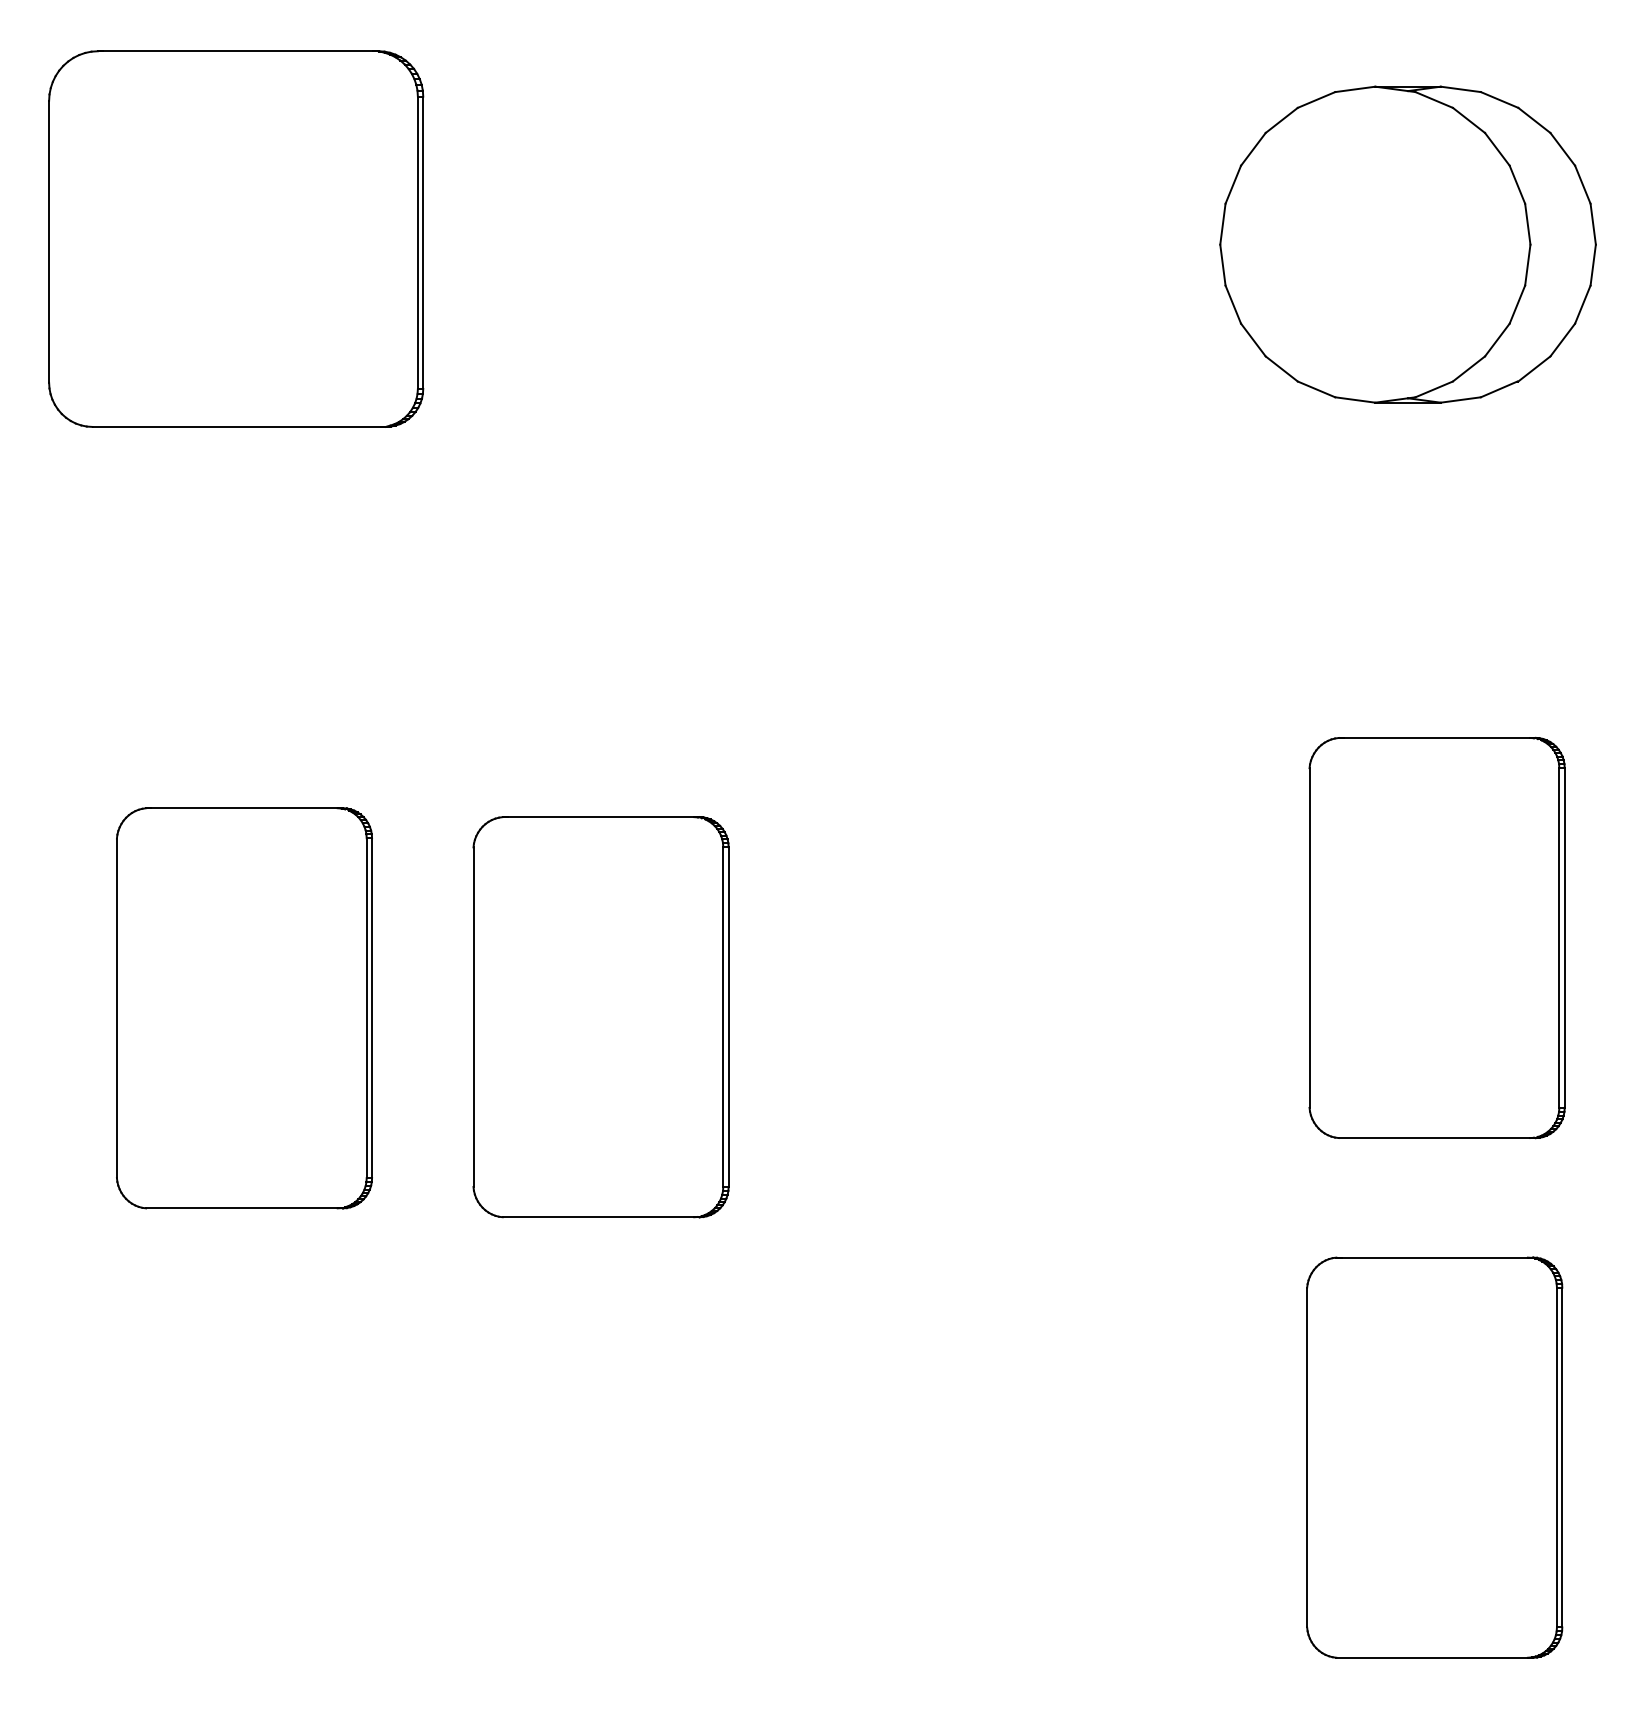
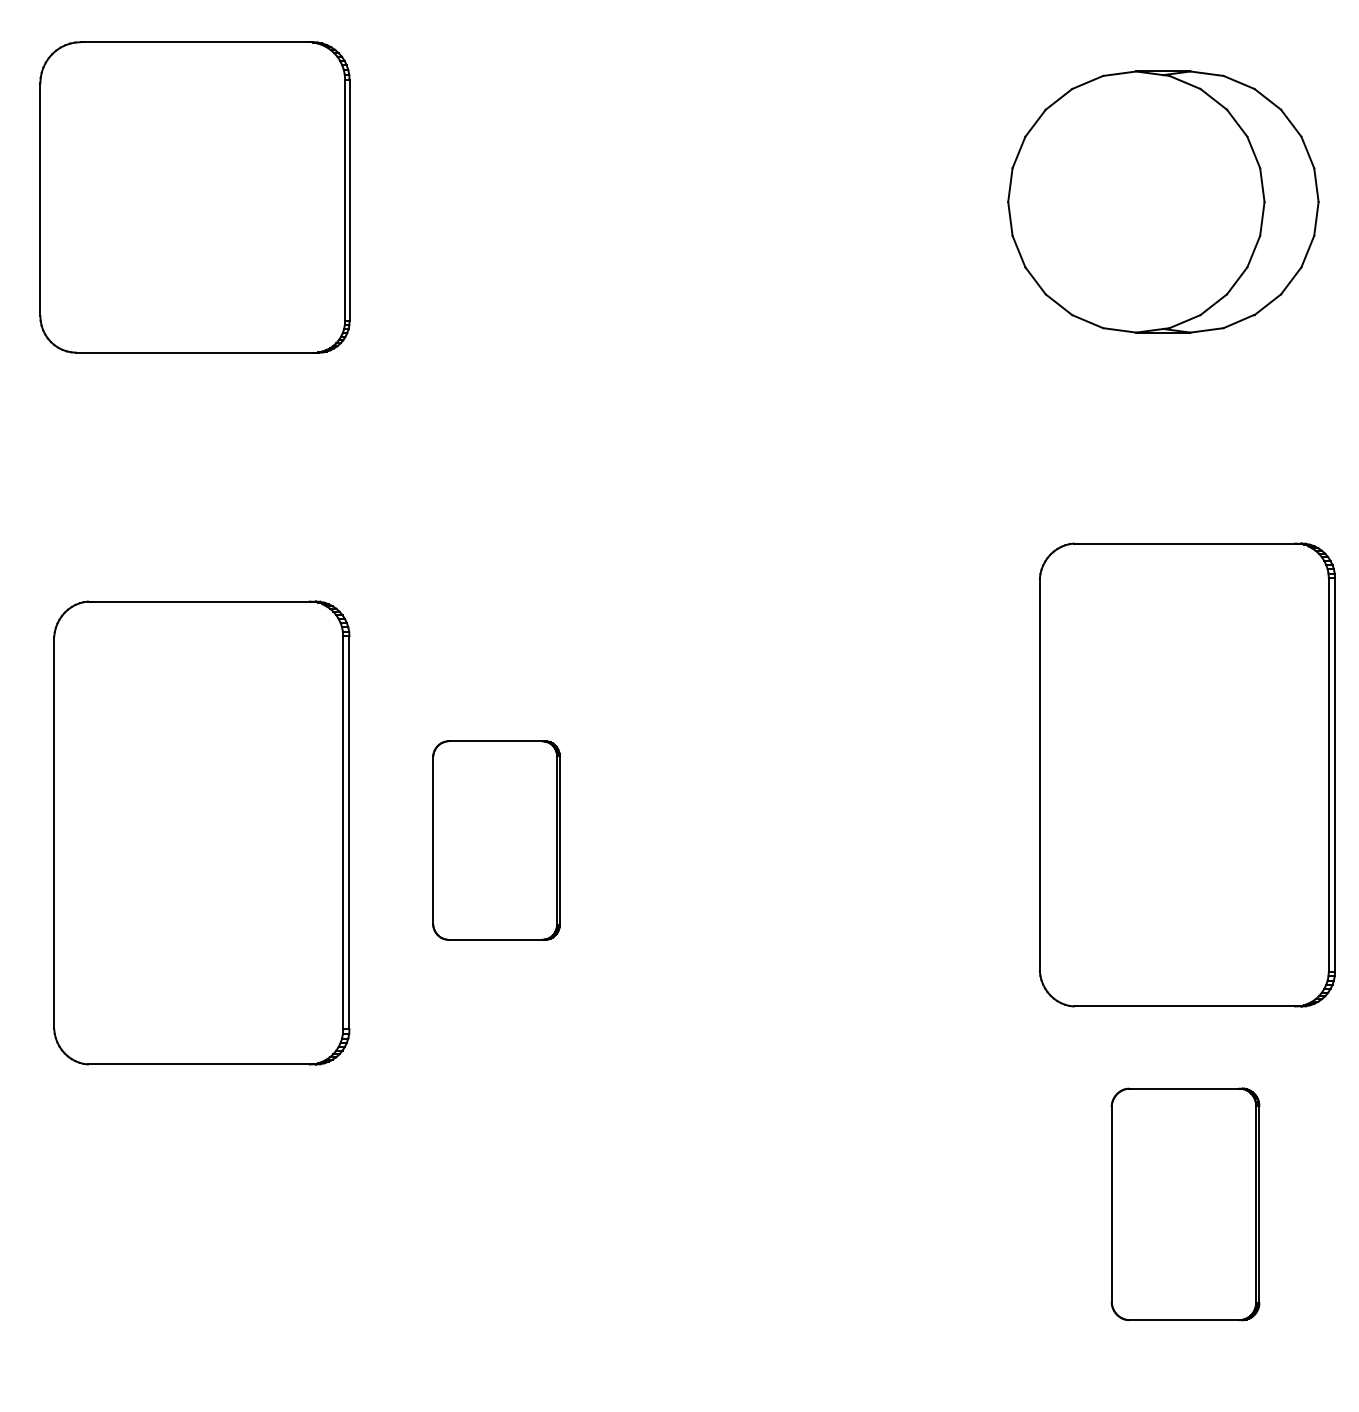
part: (1436, 937) -> (1186, 774), size x1.4
part: (244, 1008) -> (201, 833), size x1.4
part: (600, 1017) -> (496, 840), size x0.6
part: (1434, 1457) -> (1185, 1204), size x0.7

